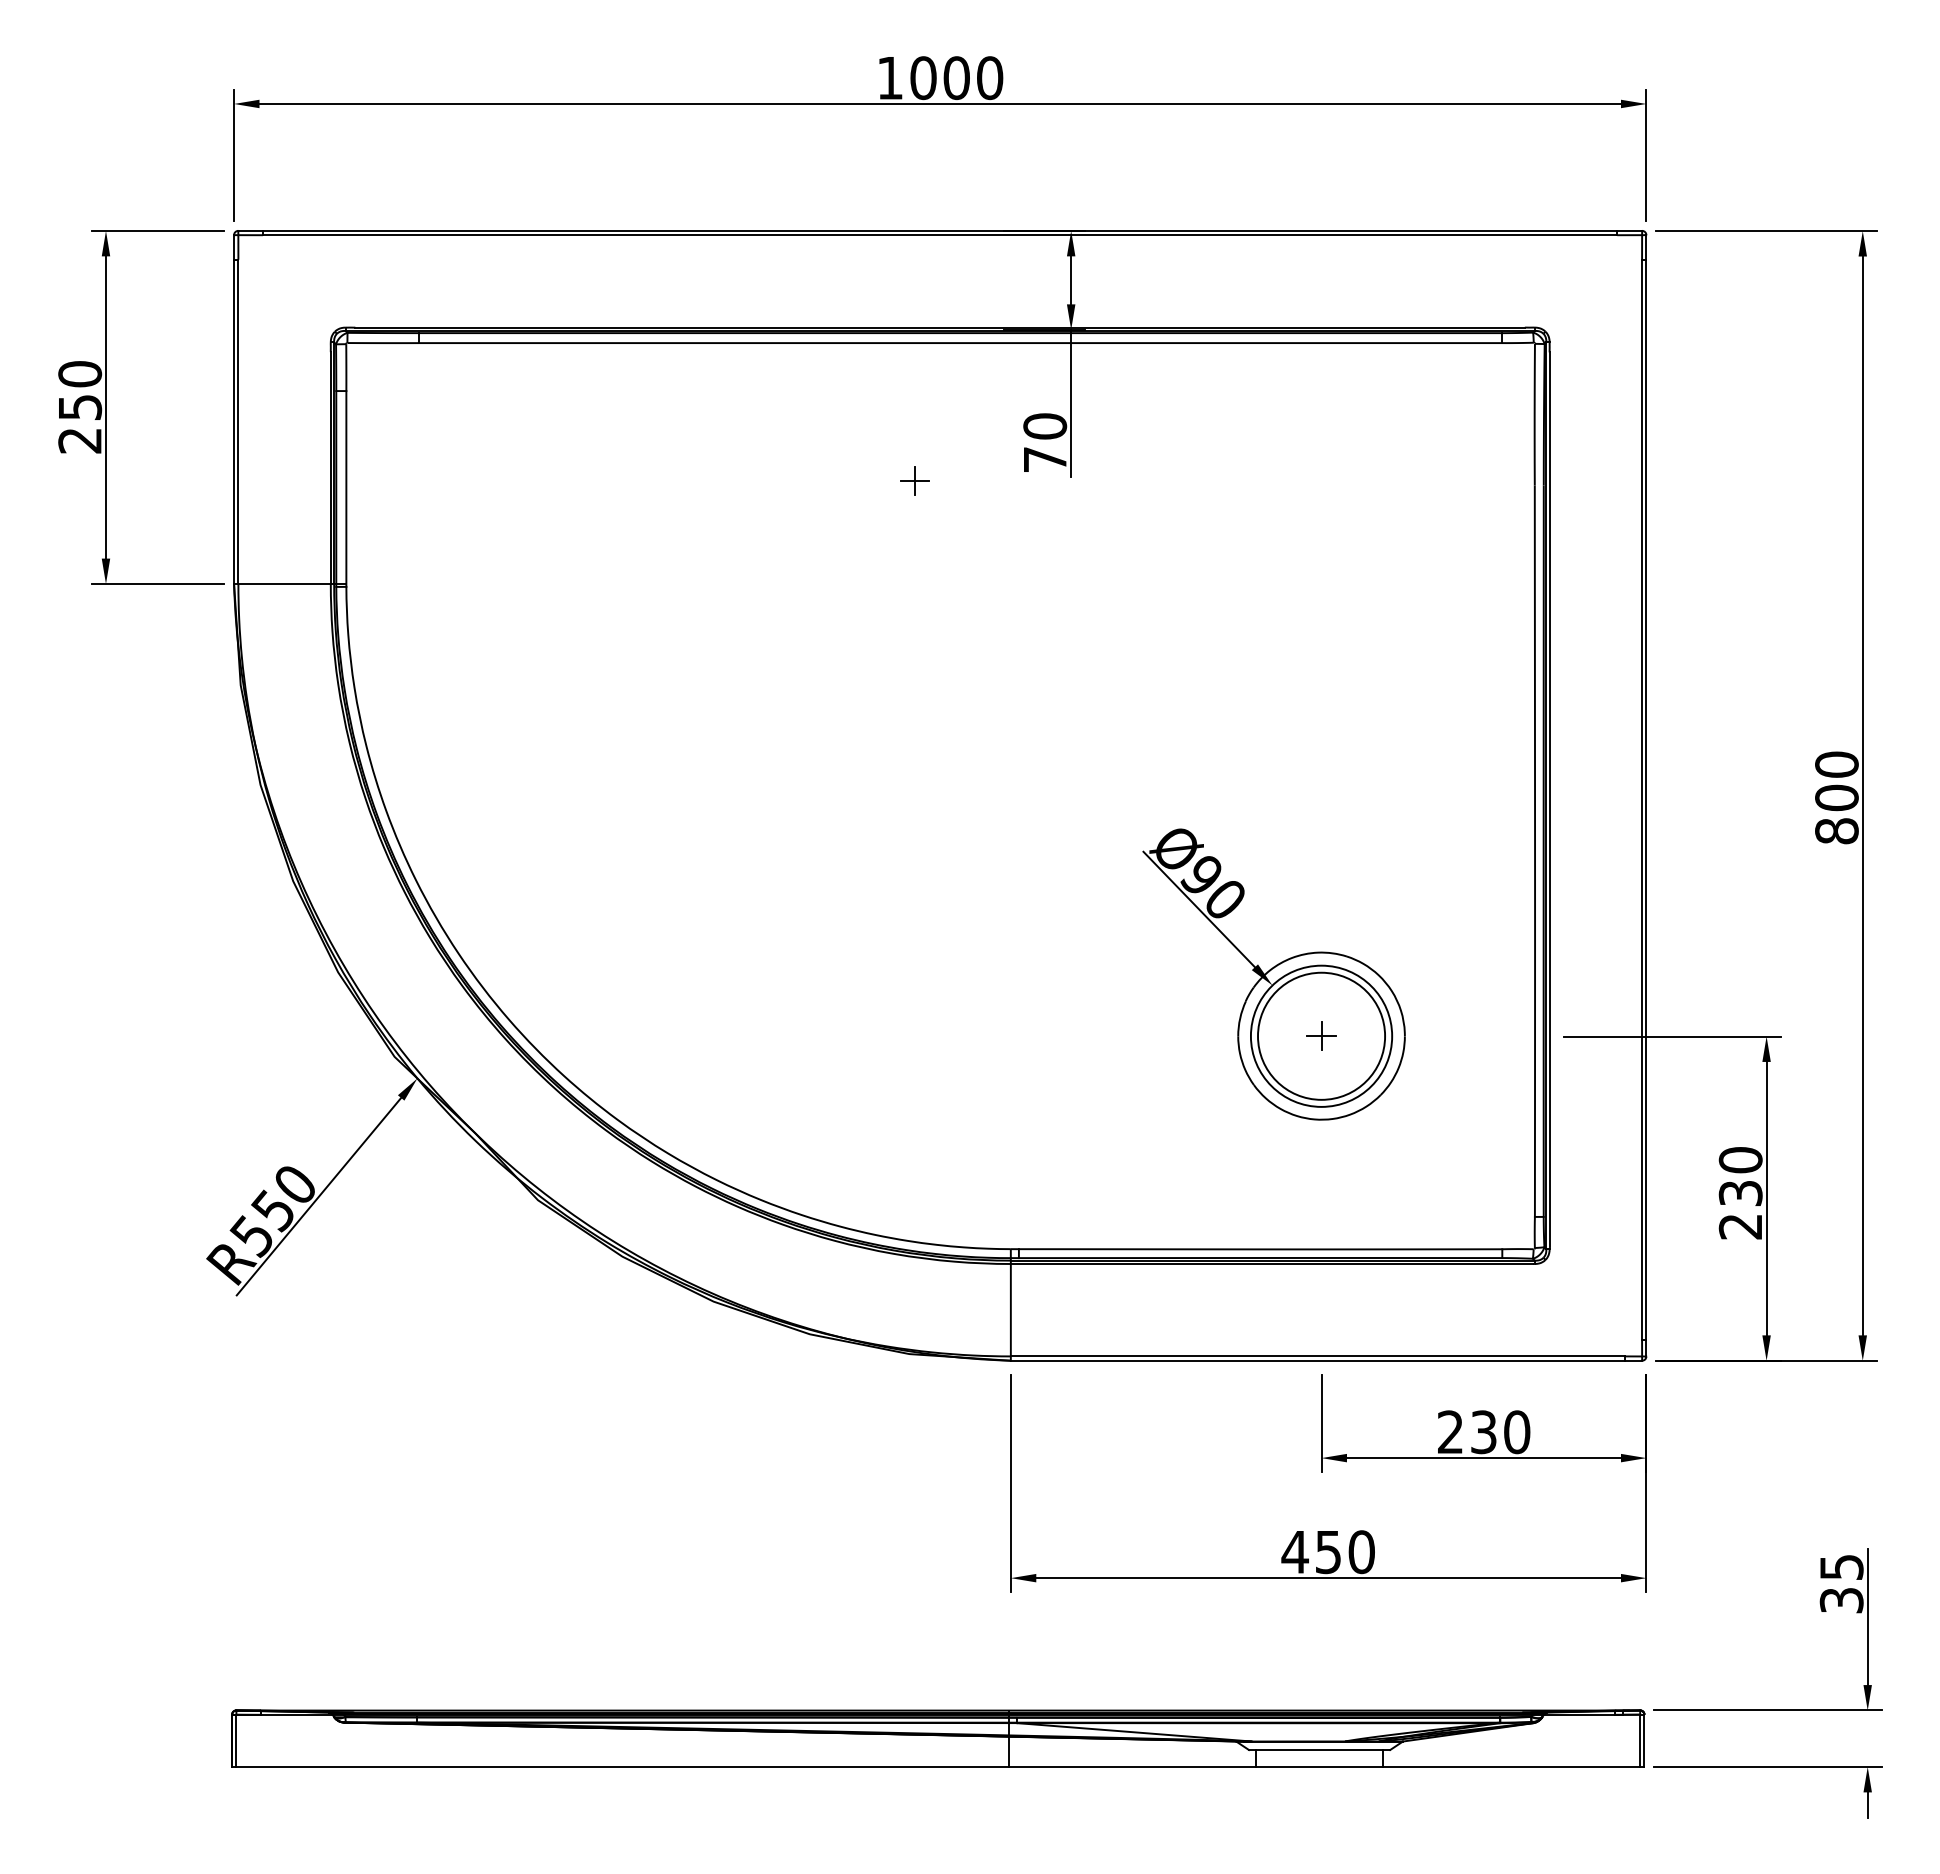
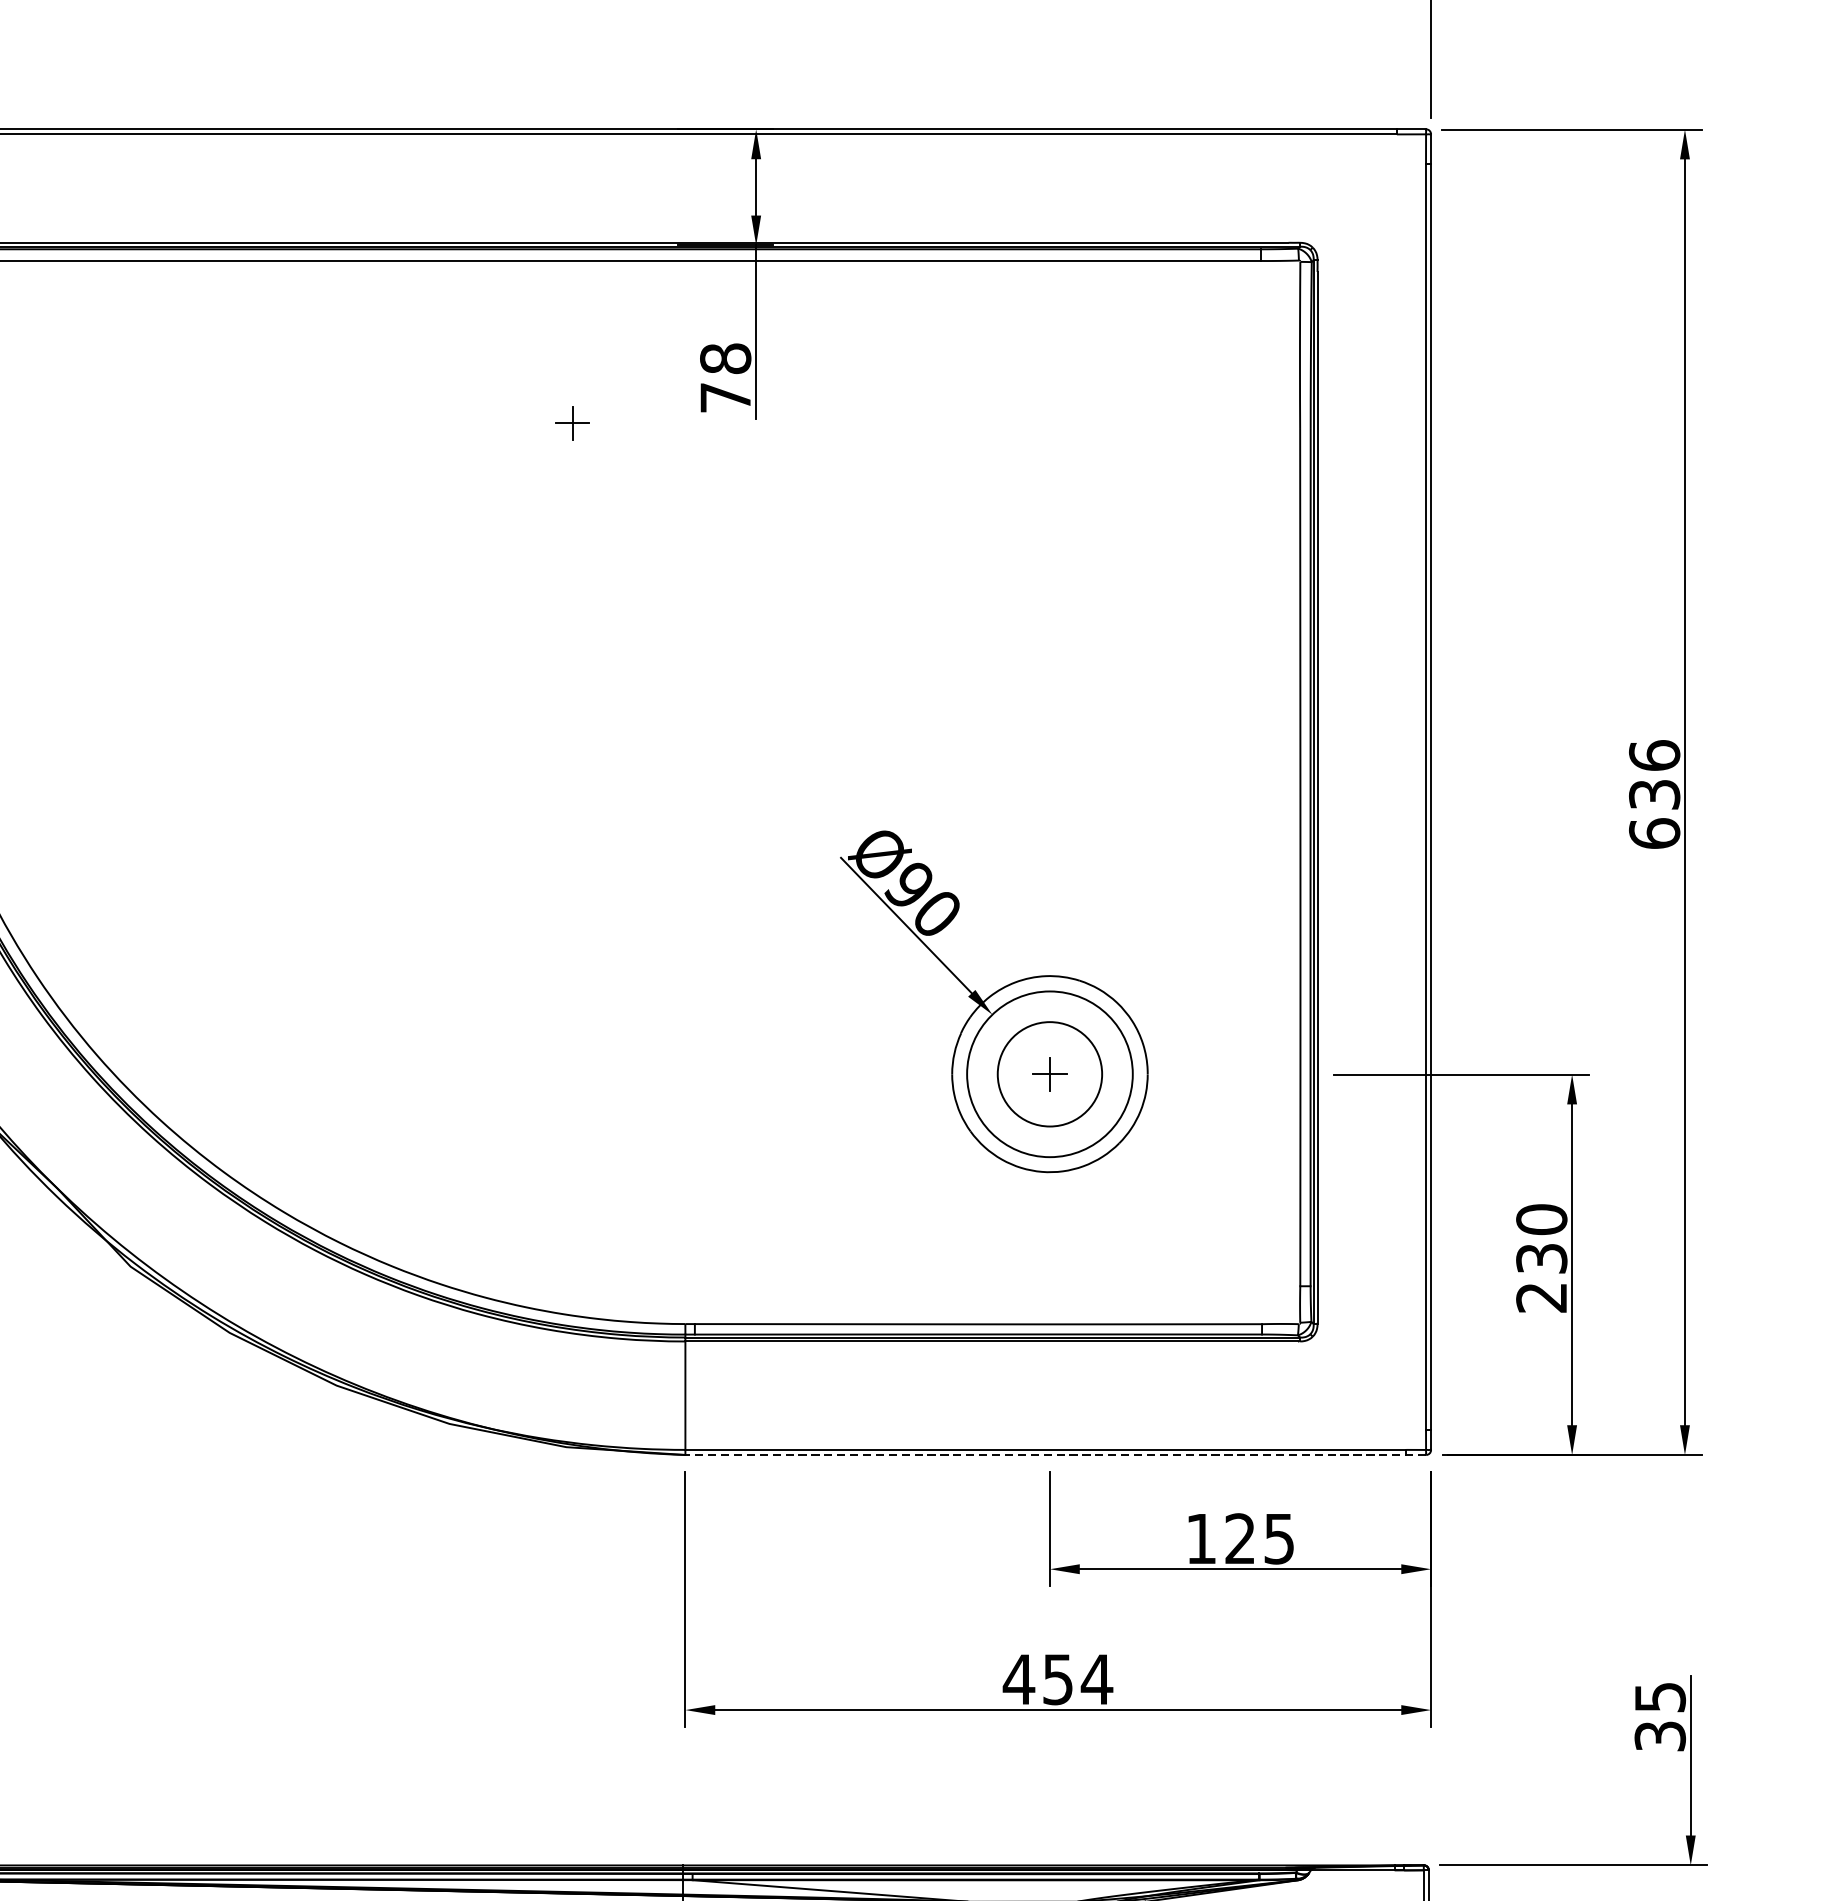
text: (1044, 426) -> (724, 358), 70 -> 78
text: (1836, 797) -> (1654, 794), 800 -> 636
circle: (1321, 1035) -> (1049, 1073), size x0.7
line: (1326, 1360) -> (1055, 1454), solid -> dashed
text: (1484, 1432) -> (1241, 1539), 230 -> 125
text: (1361, 1552) -> (1096, 1679), 450 -> 454

